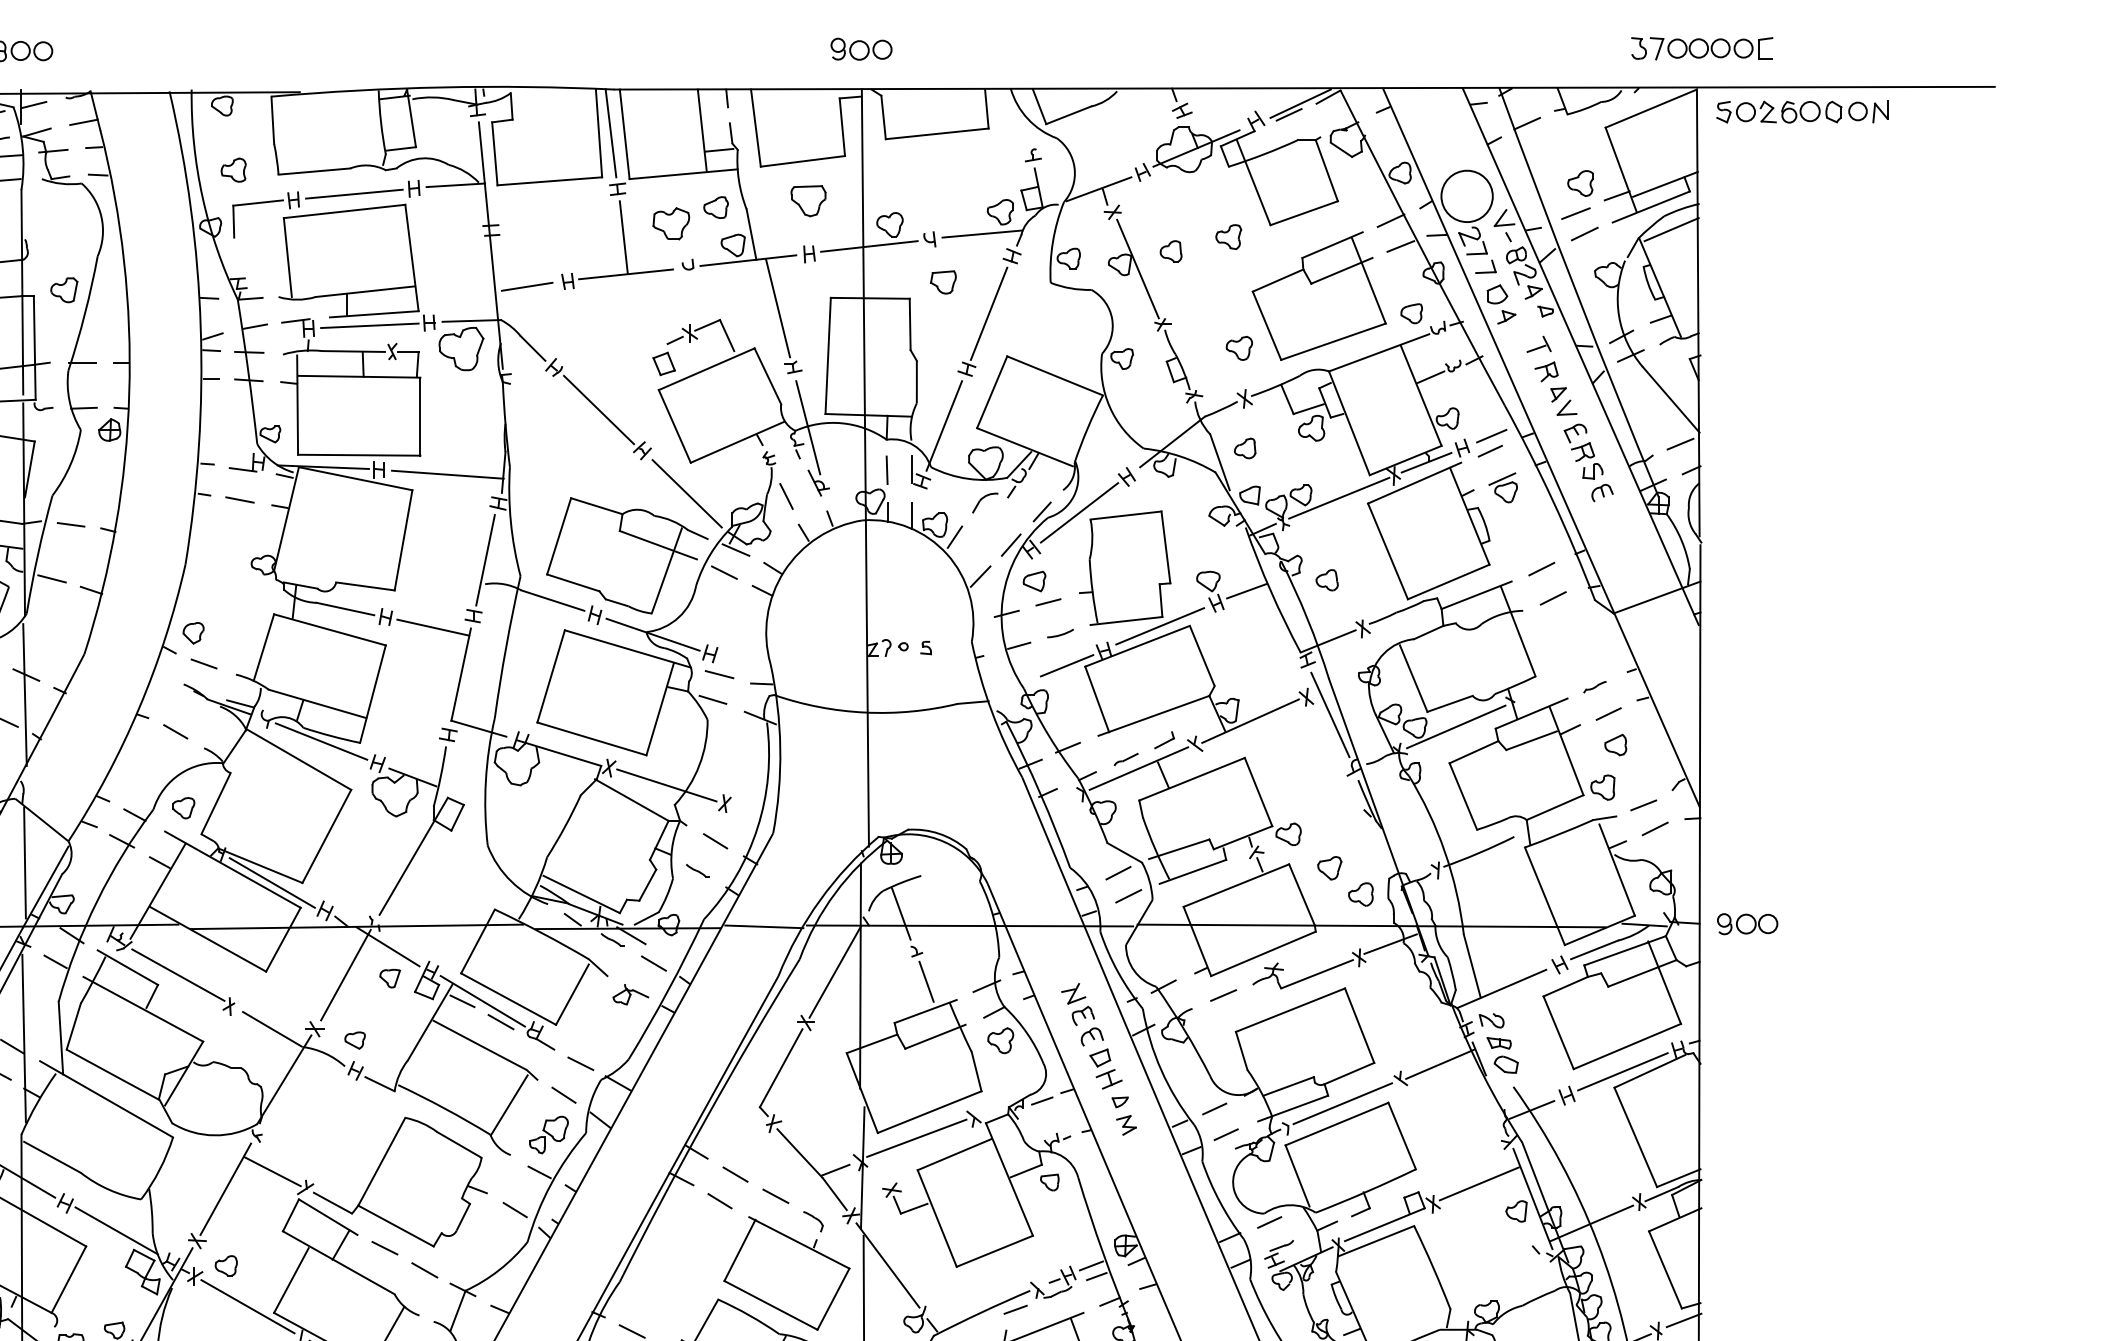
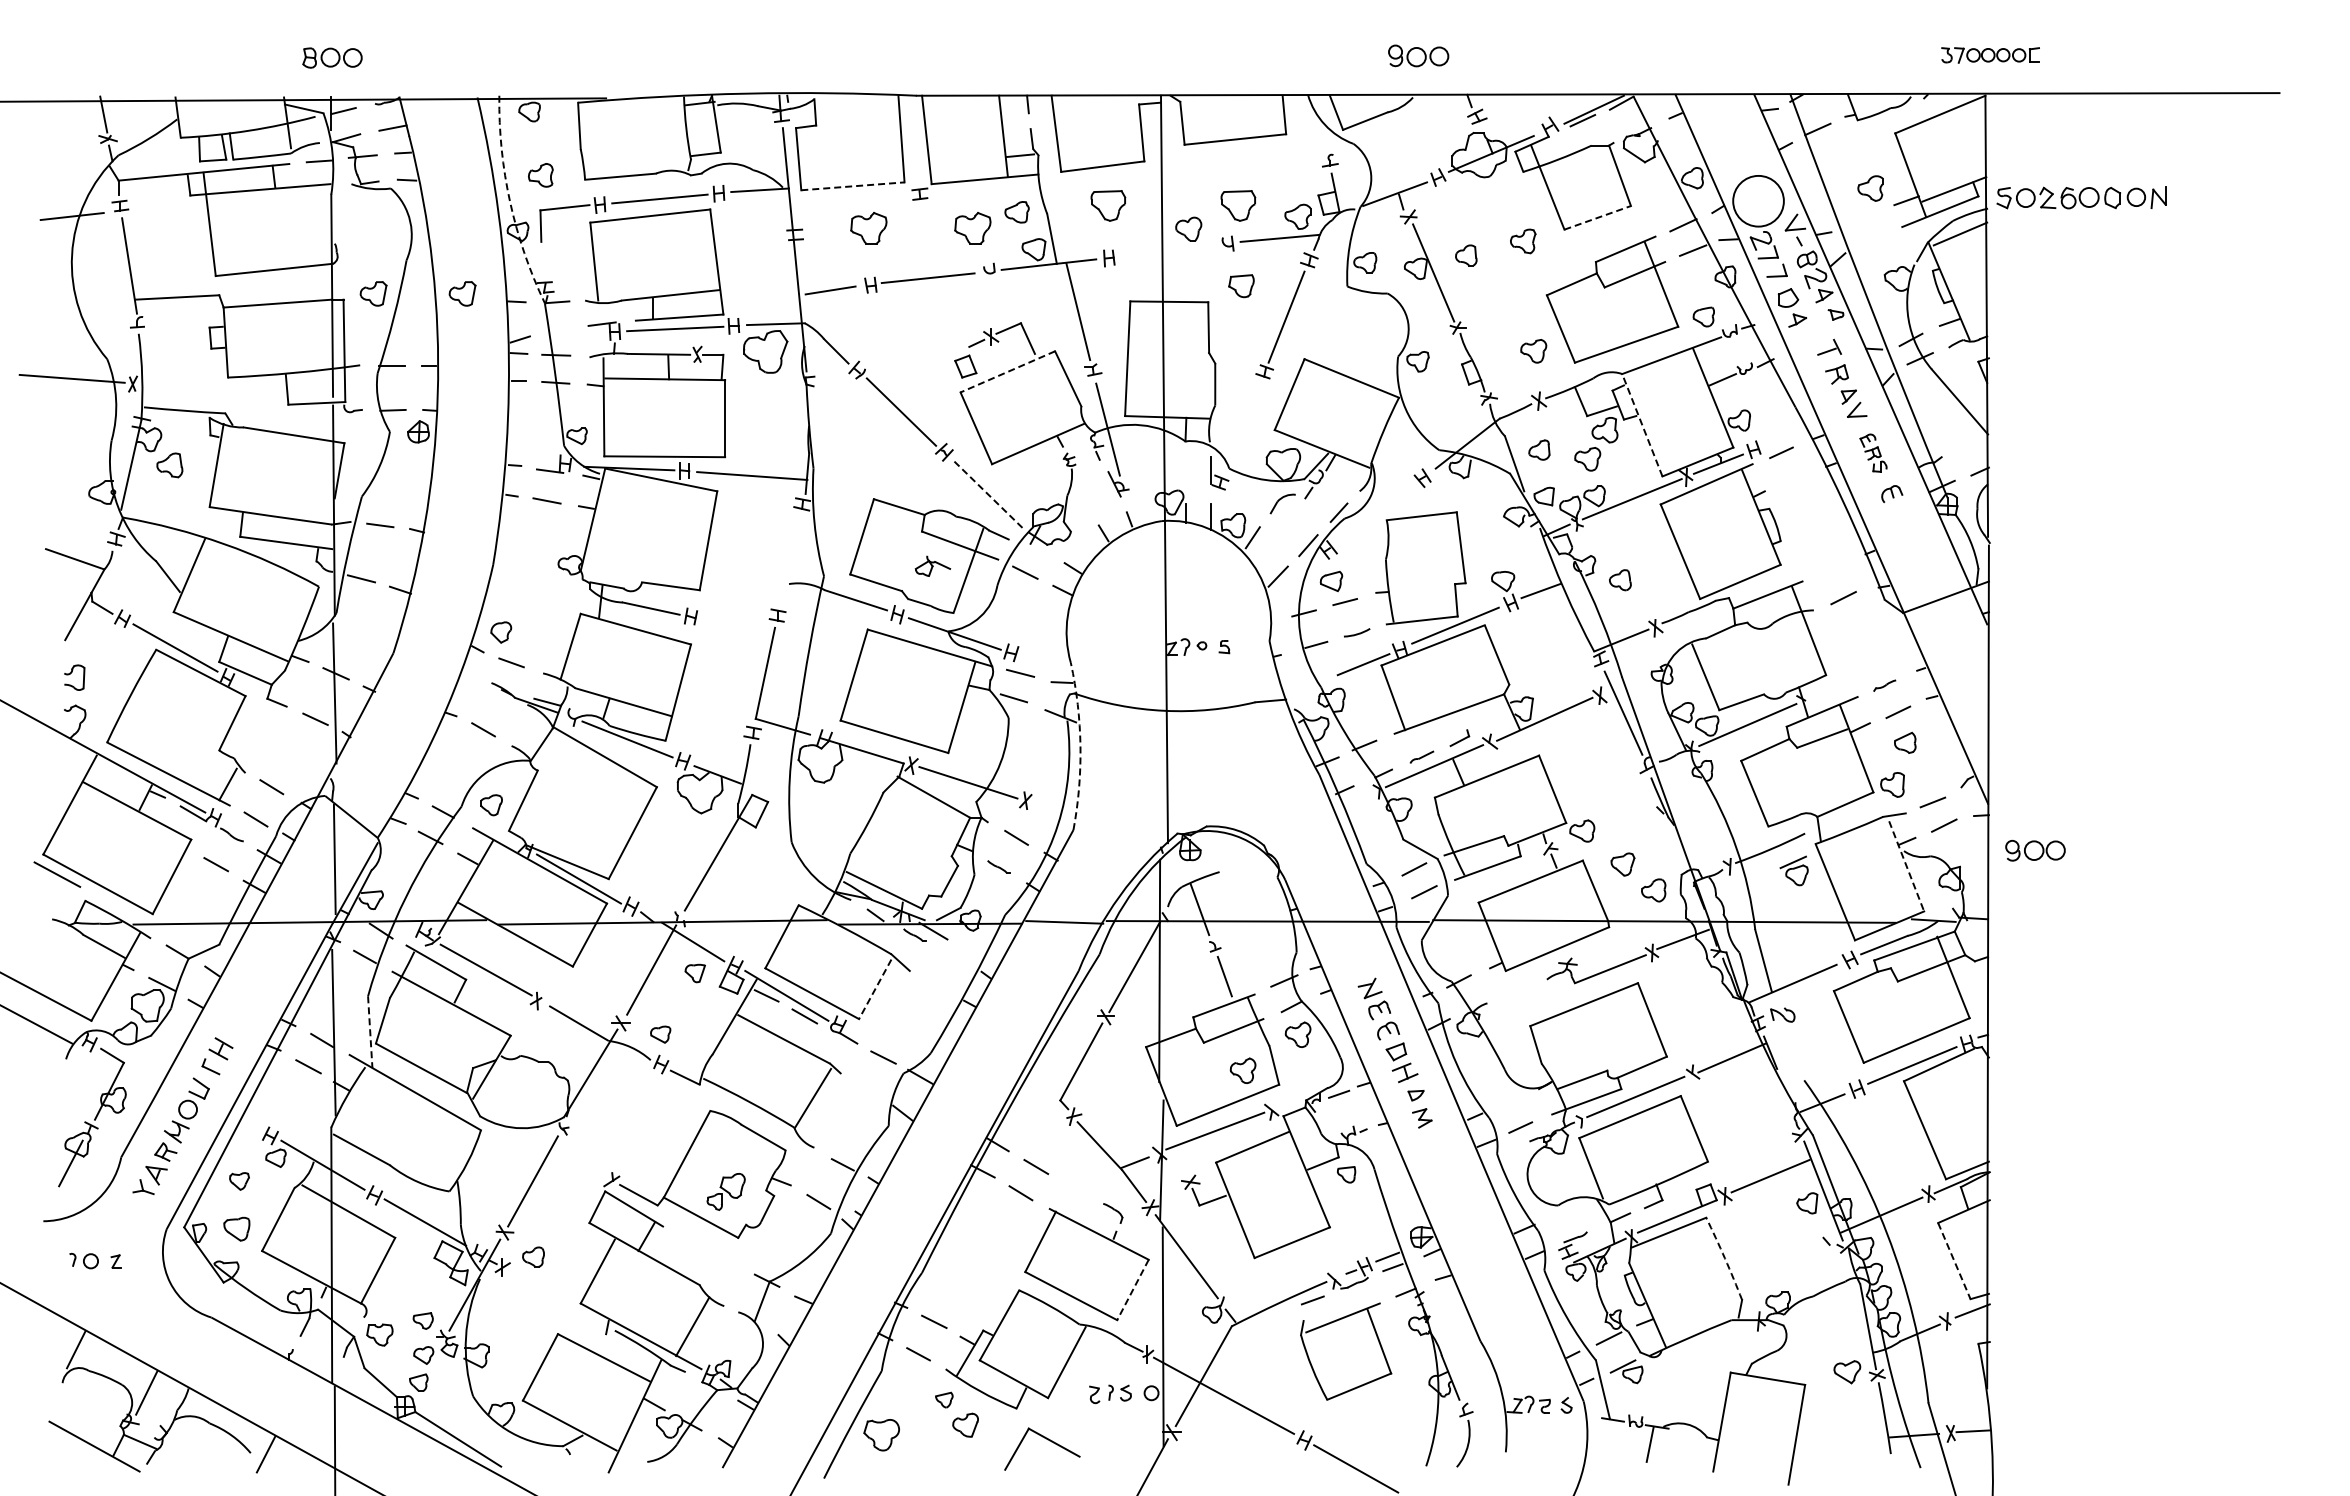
part: (861, 48) -> (1418, 55), moved
part: (1702, 48) -> (1990, 55), size x0.7
part: (1802, 111) -> (2081, 197), moved
line: (611, 132) -> (913, 138), removed
line: (549, 181) -> (852, 186), solid -> dashed
arc: (202, 197) -> (510, 202), solid -> dashed
part: (940, 200) -> (1238, 205), added
line: (1305, 212) -> (1598, 217), solid -> dashed
line: (1575, 213) -> (1865, 218), removed
part: (565, 224) -> (868, 228), added
line: (1584, 234) -> (1874, 238), removed
line: (623, 237) -> (925, 241), removed
line: (869, 246) -> (1168, 250), removed
part: (154, 289) -> (462, 293), added
line: (254, 326) -> (561, 329), removed
line: (706, 368) -> (1007, 371), solid -> dashed
line: (1349, 422) -> (1642, 424), solid -> dashed
line: (943, 425) -> (1241, 427), removed
line: (1491, 435) -> (1782, 437), removed
line: (1679, 443) -> (1968, 445), removed
part: (1583, 450) -> (1873, 452), size x0.7
part: (1293, 458) -> (1587, 459), added
line: (886, 470) -> (1185, 471), removed
part: (1502, 487) -> (1793, 870), moved
line: (687, 493) -> (988, 494), solid -> dashed
line: (786, 496) -> (1086, 497), removed
line: (1079, 512) -> (1375, 513), removed
line: (735, 550) -> (1036, 550), removed
line: (485, 560) -> (789, 560), removed
line: (1542, 569) -> (1832, 569), removed
line: (432, 627) -> (737, 626), removed
arc: (780, 748) -> (1080, 746), solid -> dashed
line: (1616, 870) -> (1906, 866), solid -> dashed
part: (1747, 923) -> (2035, 850), moved
line: (653, 963) -> (955, 958), removed
part: (630, 993) -> (932, 565), moved
line: (572, 994) -> (875, 989), solid -> dashed
line: (1222, 994) -> (1517, 989), removed
line: (61, 1038) -> (370, 1032), solid -> dashed
part: (1502, 1055) -> (1793, 1049), removed
part: (944, 1076) -> (1242, 1070), added
line: (563, 1095) -> (866, 1088), removed
line: (1213, 1108) -> (1508, 1101), removed
part: (548, 1134) -> (725, 1191), moved
line: (271, 1171) -> (578, 1163), removed
line: (775, 1195) -> (1075, 1187), removed
line: (1269, 1222) -> (1563, 1214), removed
line: (384, 1248) -> (689, 1239), removed
arc: (1433, 1267) -> (1725, 1258), solid -> dashed
line: (424, 1270) -> (729, 1261), removed
line: (1665, 1270) -> (1954, 1261), solid -> dashed
line: (833, 1299) -> (1132, 1290), solid -> dashed
line: (247, 1306) -> (554, 1297), removed

